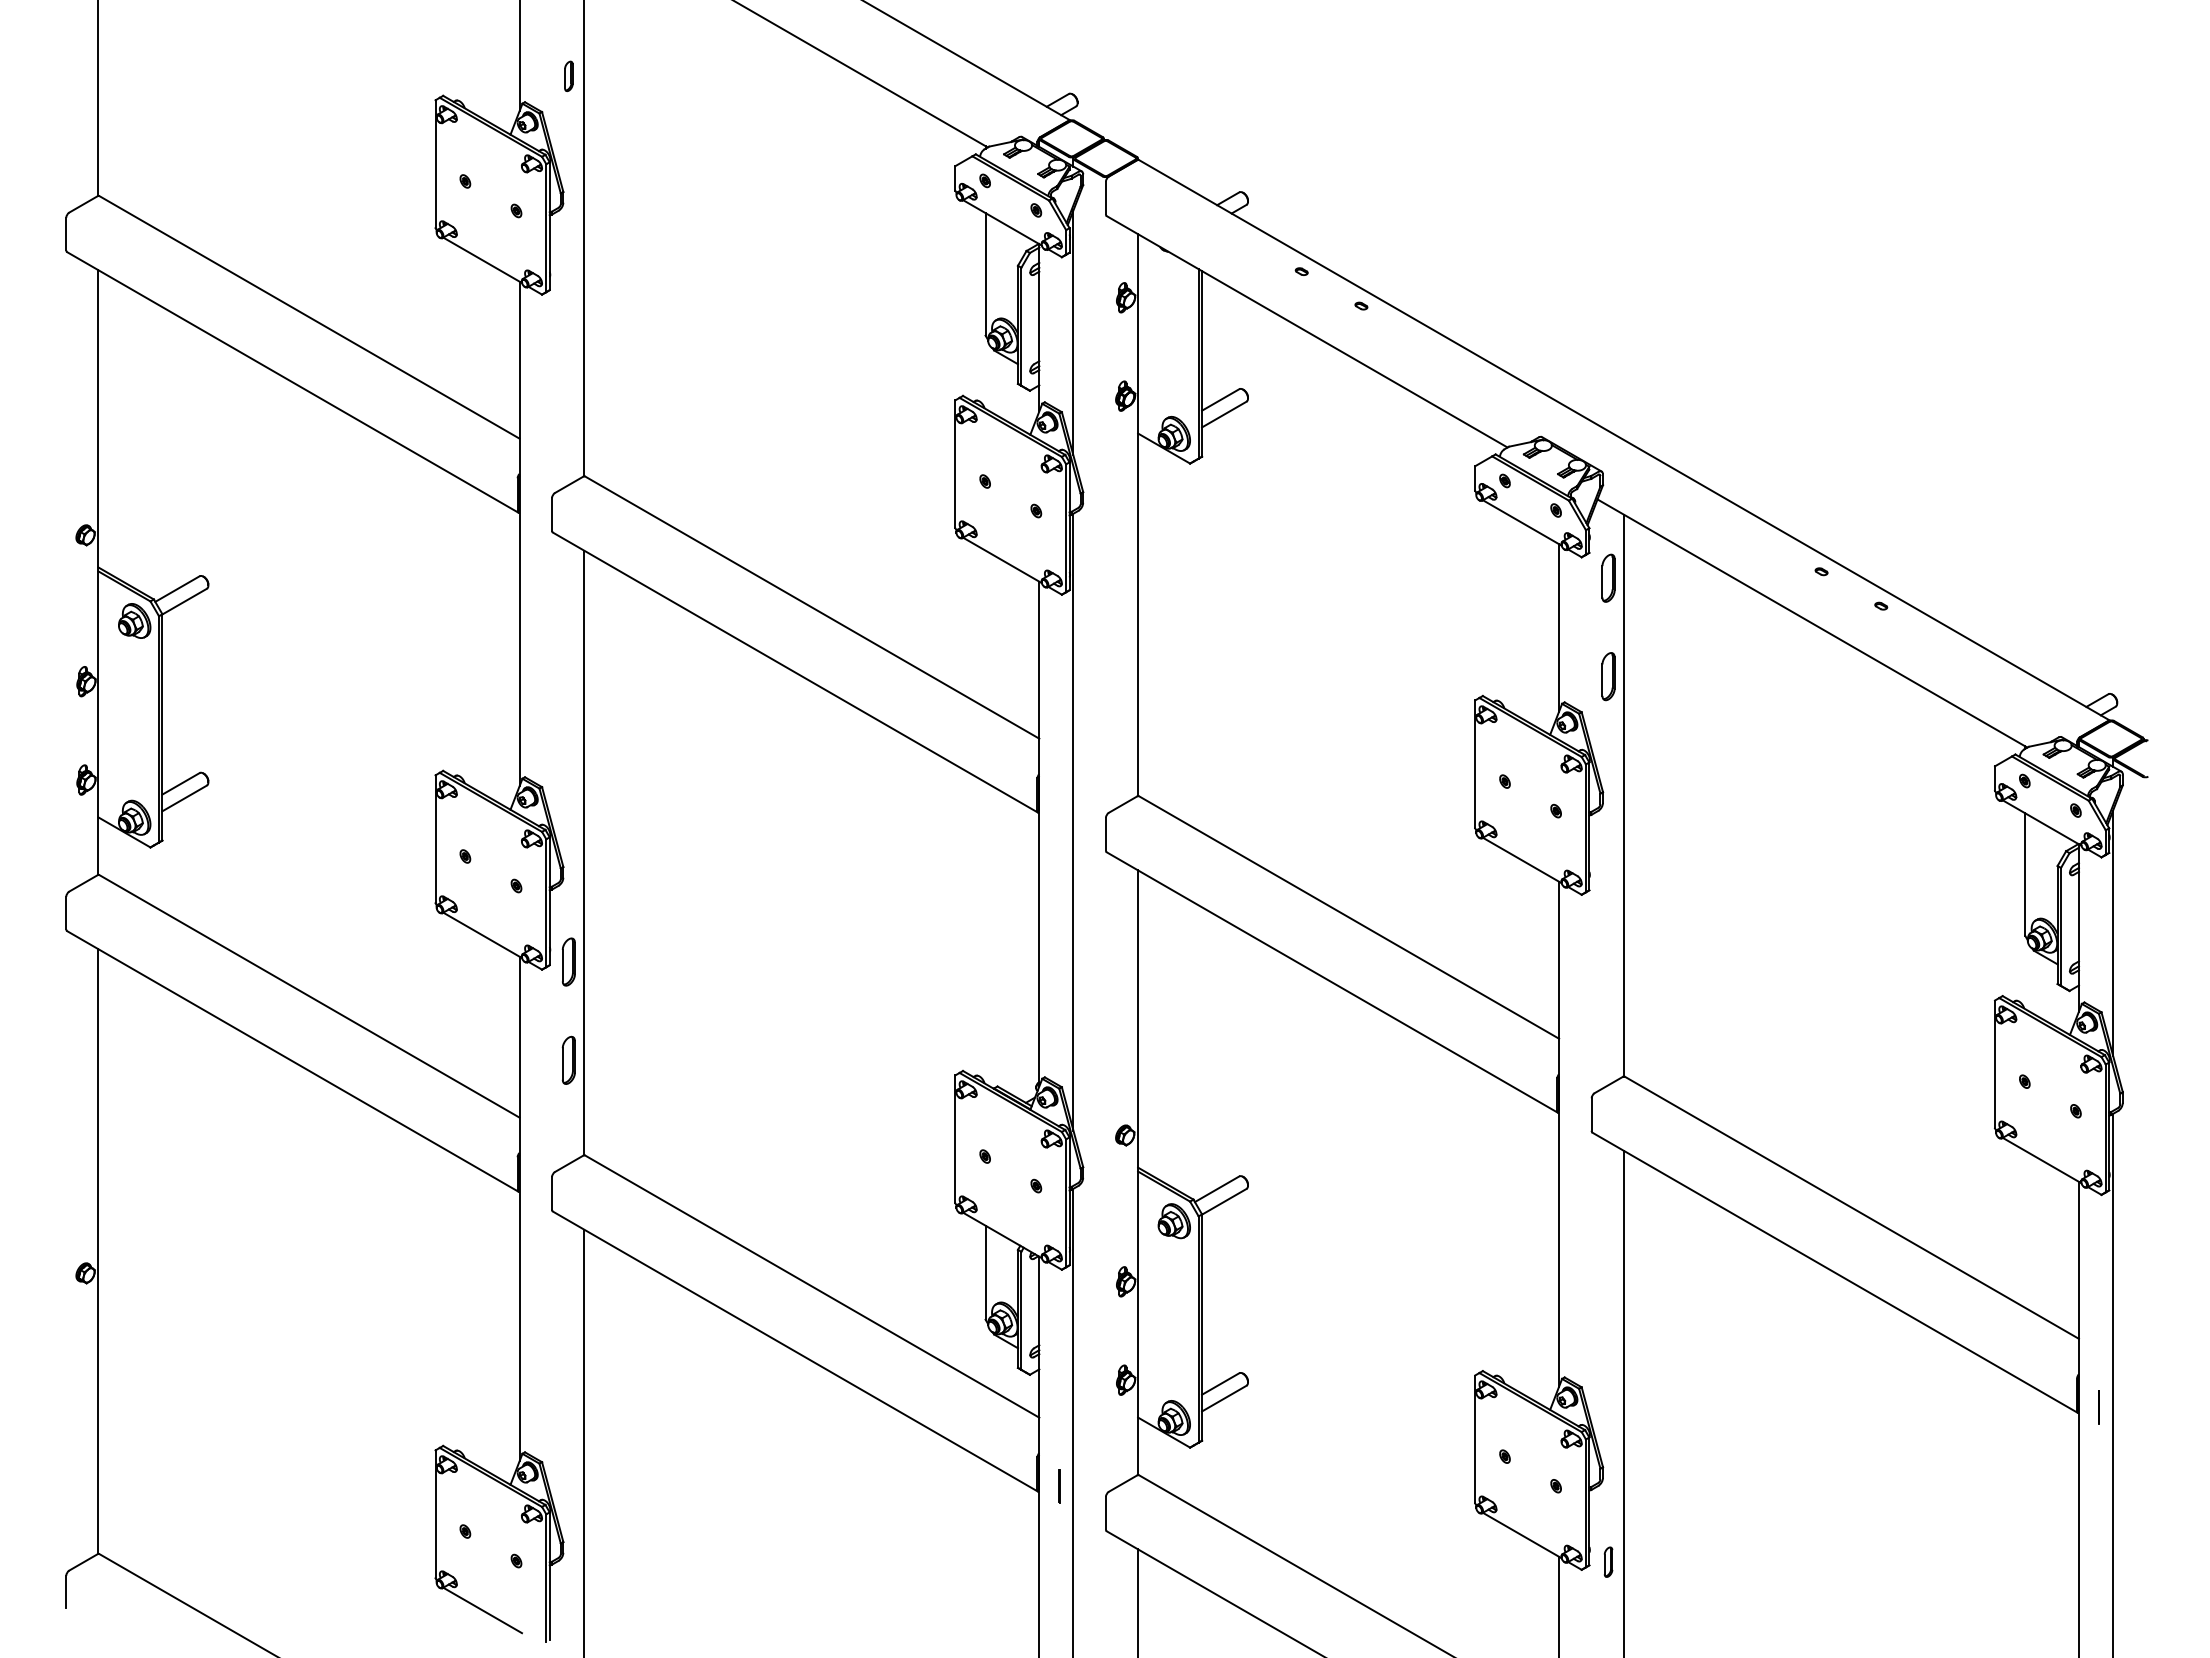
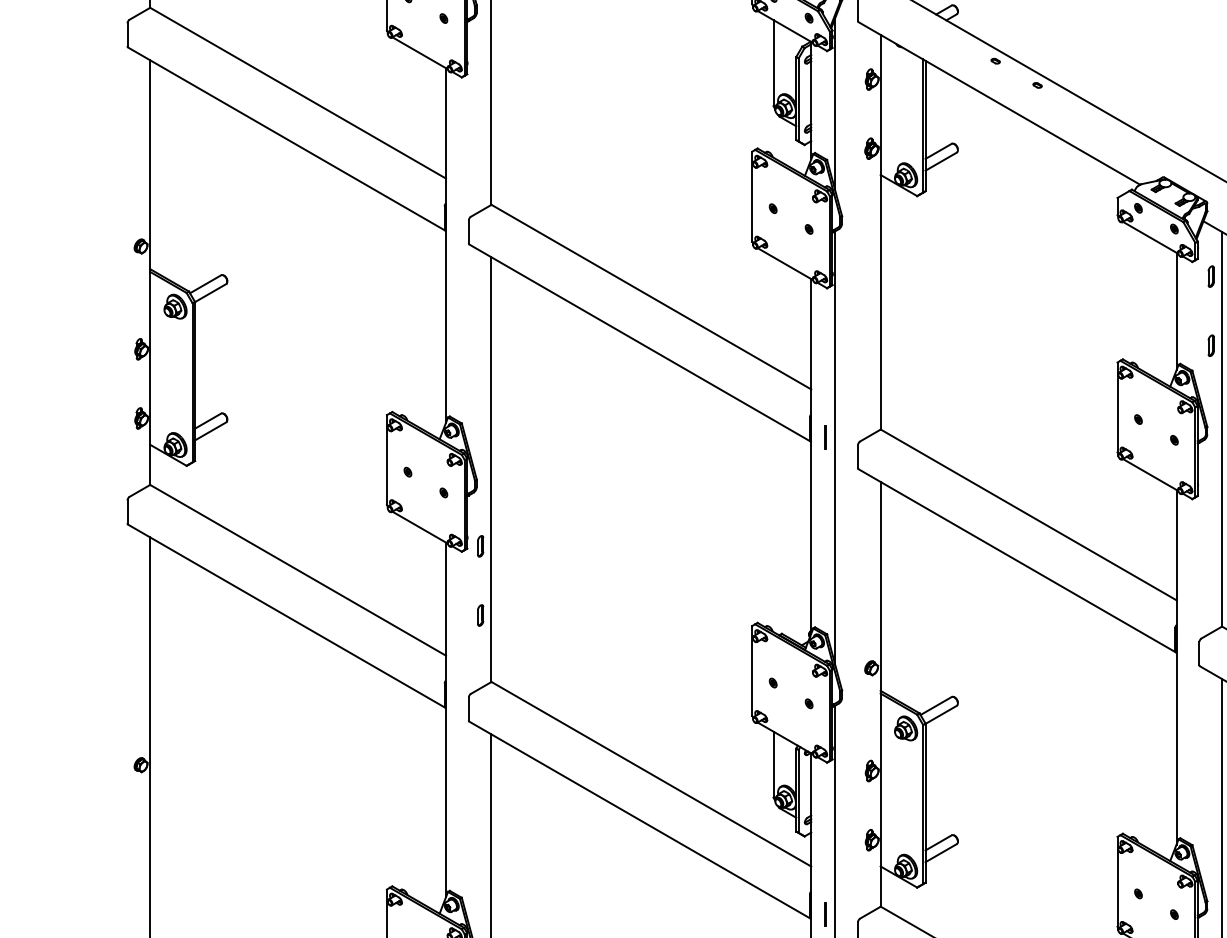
part: (1608, 577) -> (1211, 276), size x0.62
part: (1608, 676) -> (1211, 345), size x0.62
line: (1059, 807) -> (825, 437), added
part: (568, 961) -> (480, 545), size x0.62
part: (568, 1060) -> (480, 615), size x0.62

